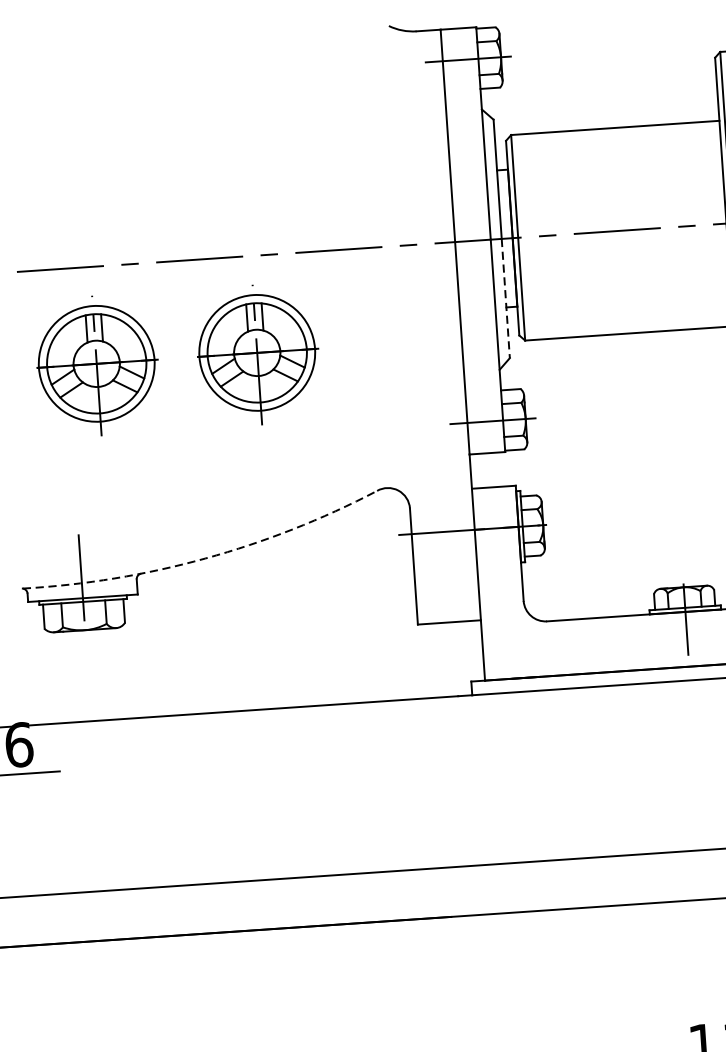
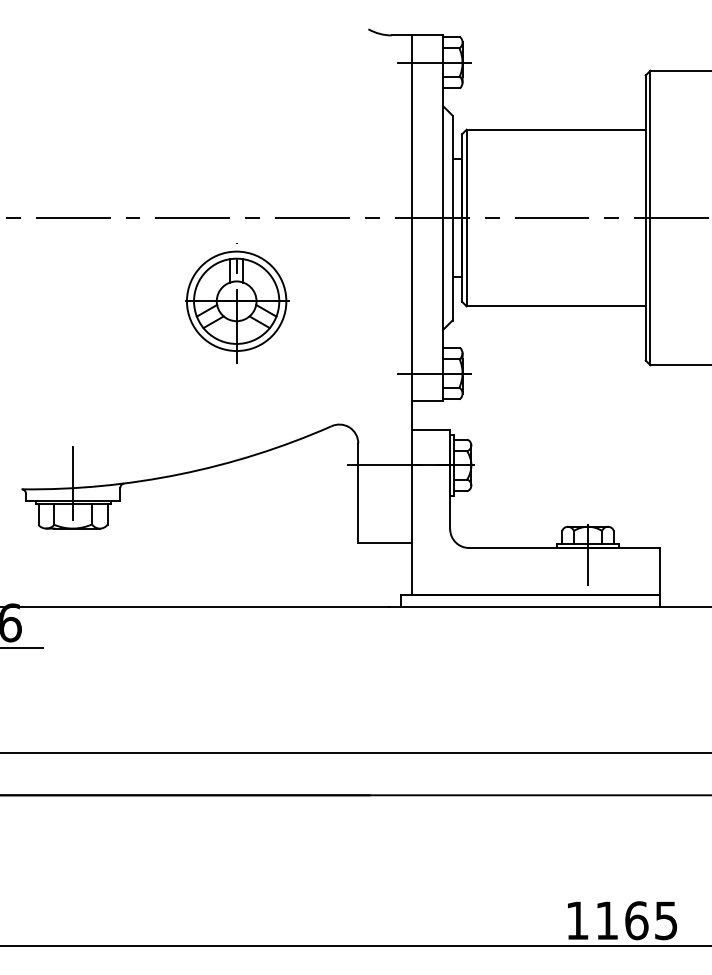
line: (505, 298) -> (452, 269), dashed -> solid
part: (97, 366) -> (99, 303), removed
arc: (205, 558) -> (180, 474), dashed -> solid

